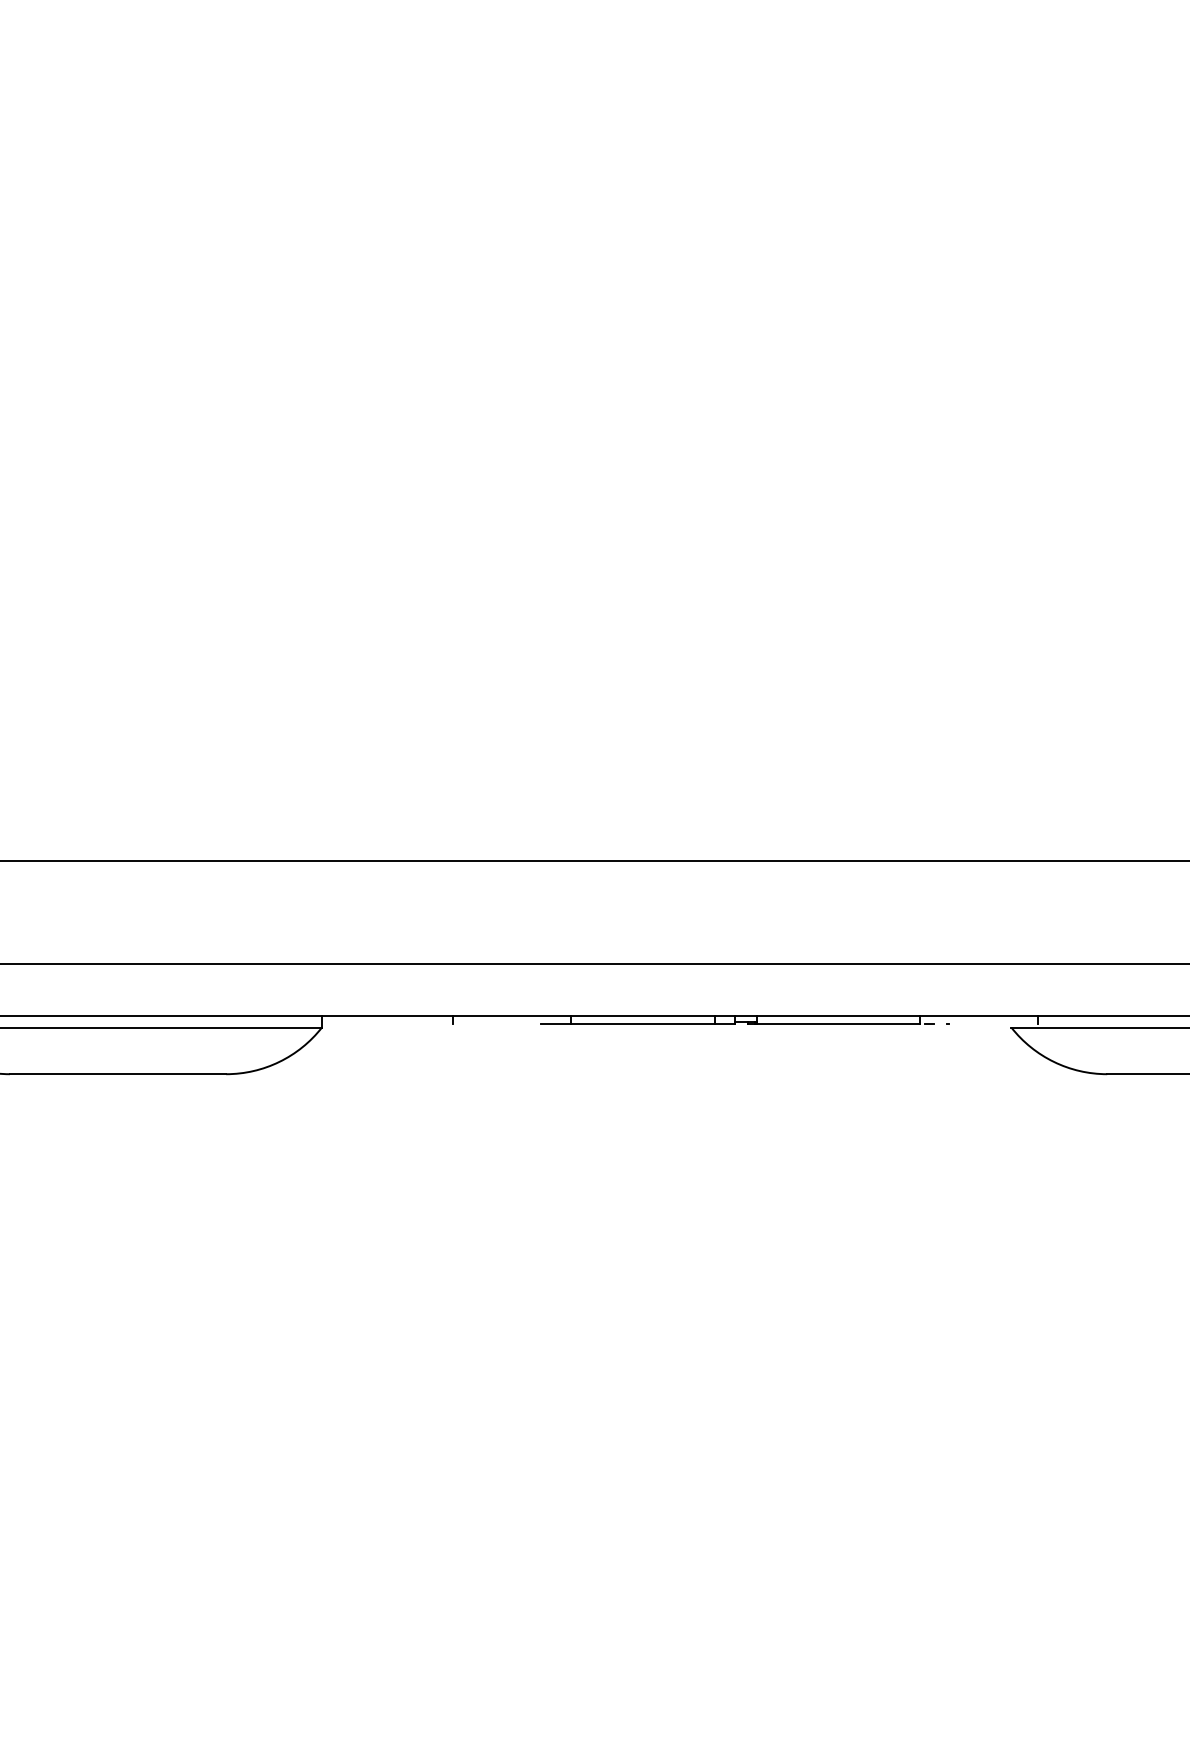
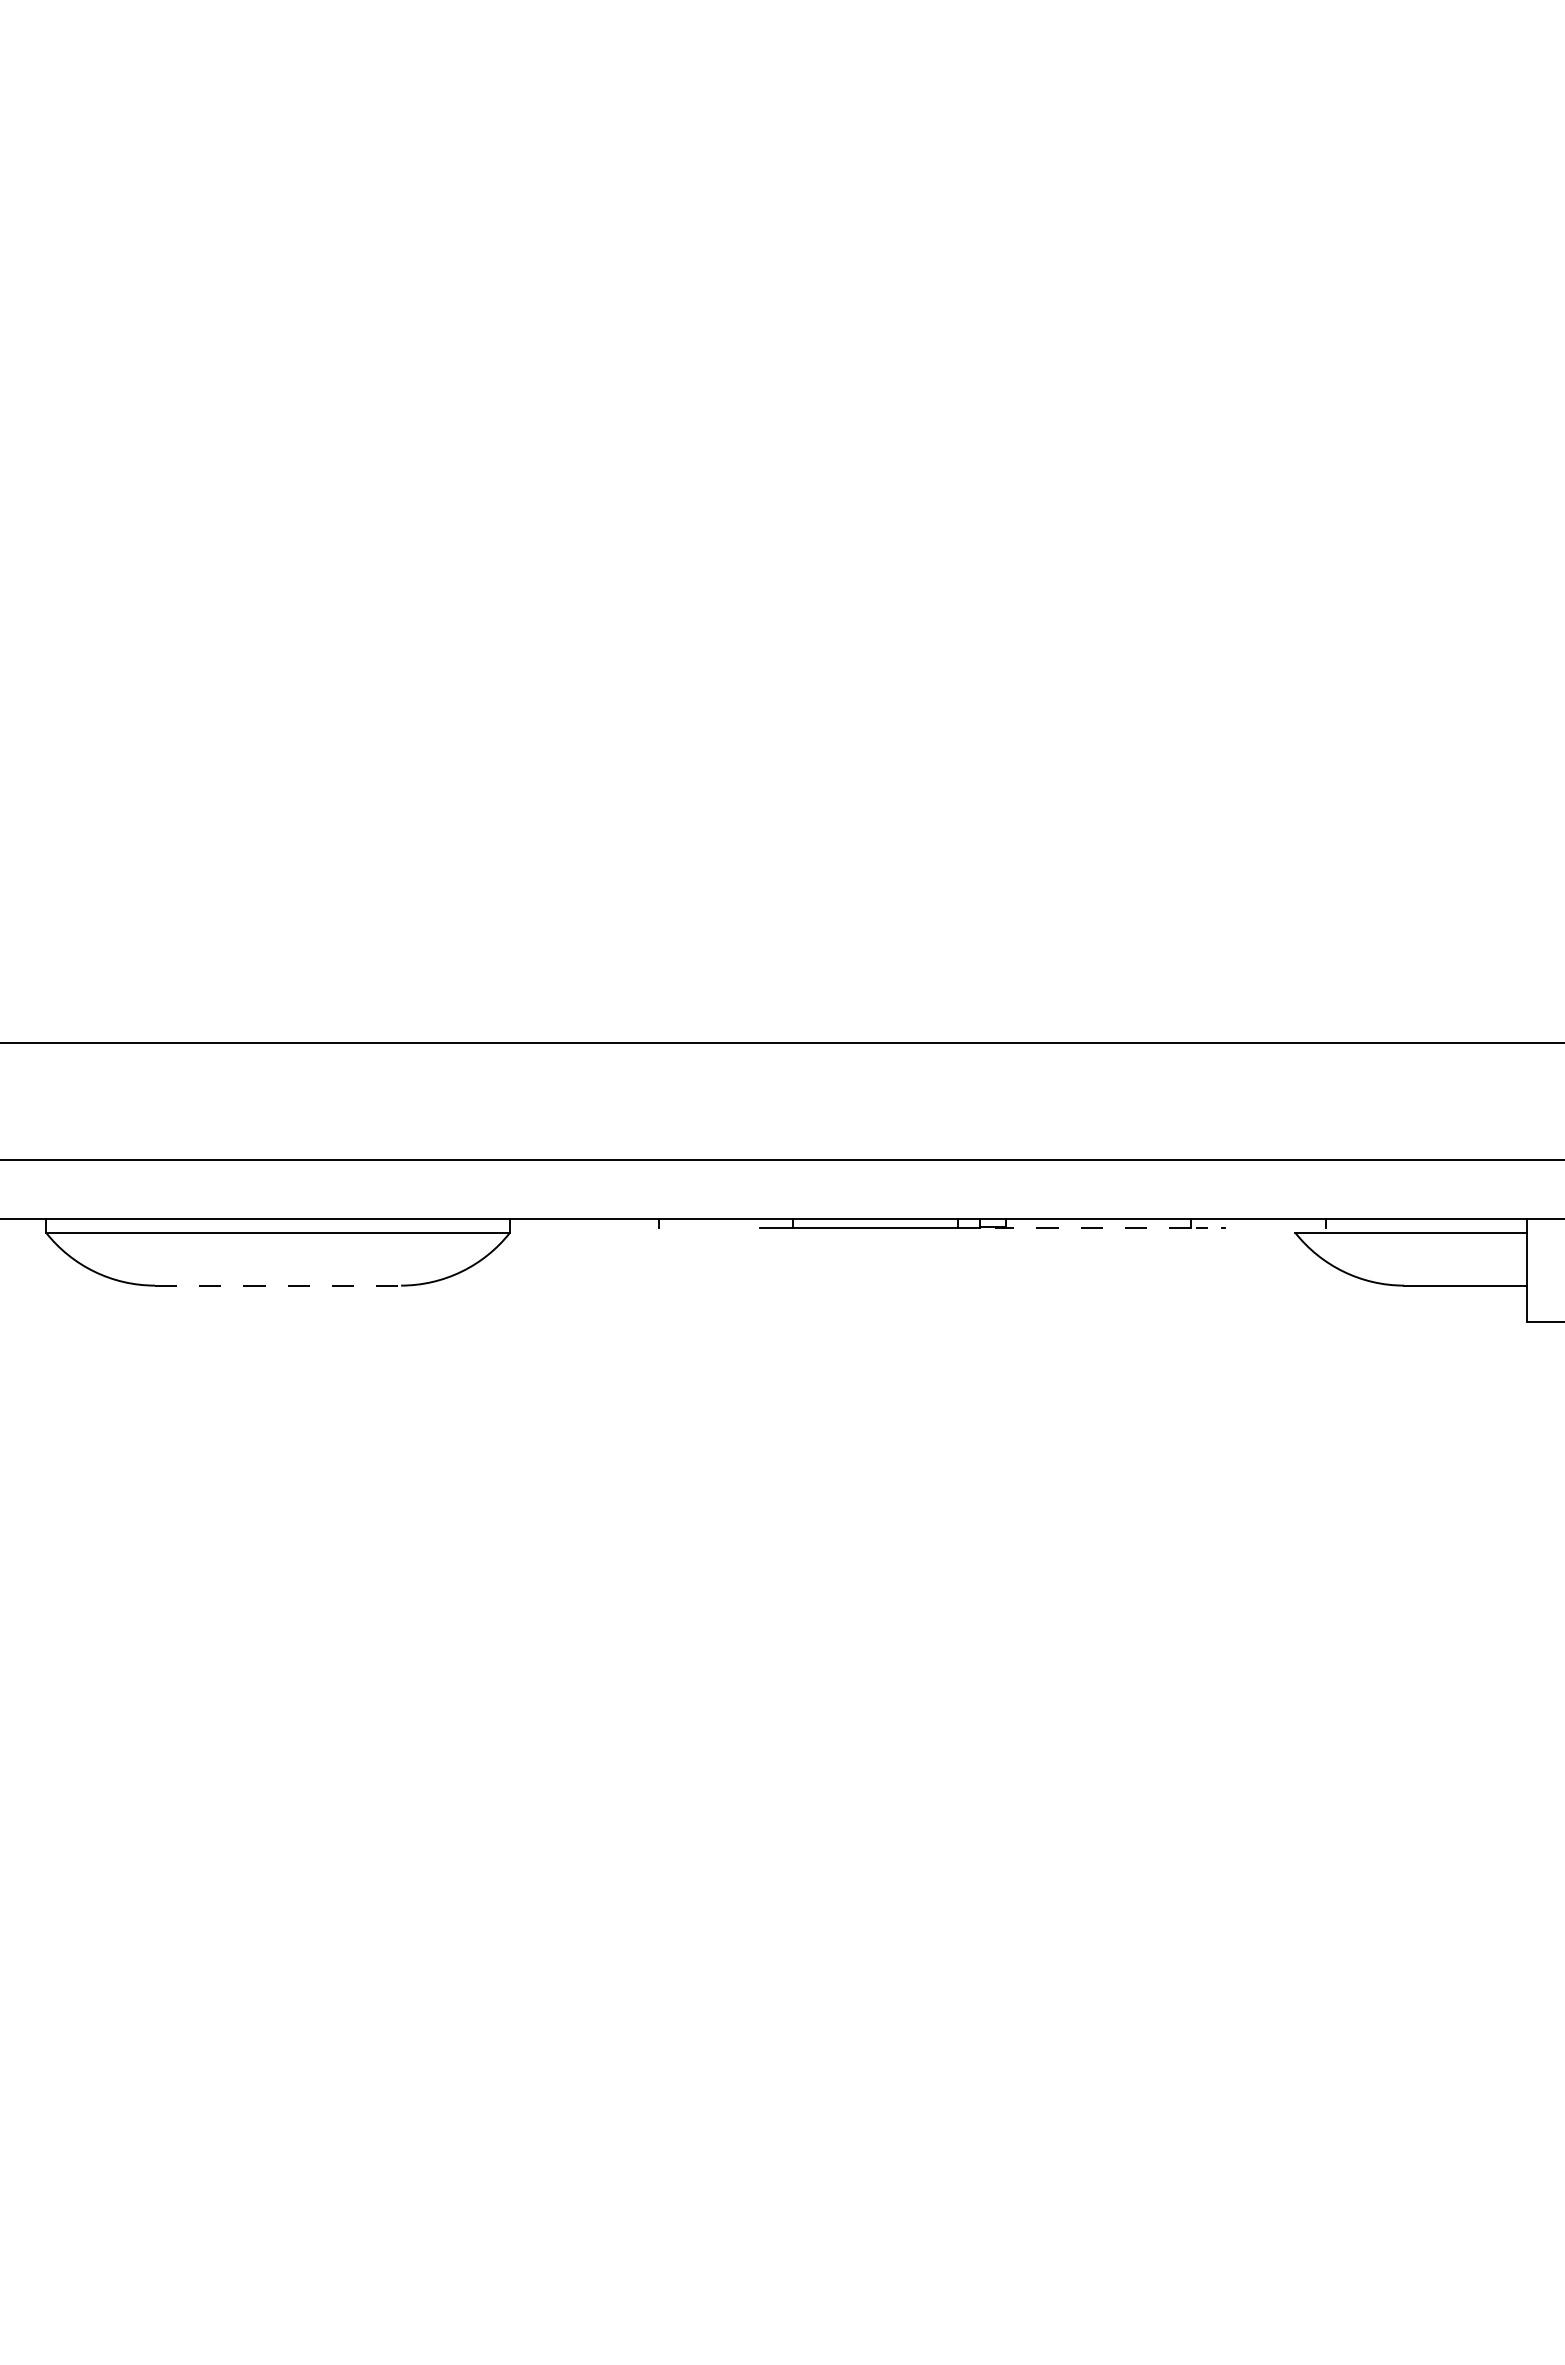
line: (838, 1024) -> (1098, 1228), solid -> dashed
line: (118, 1074) -> (278, 1285), solid -> dashed

